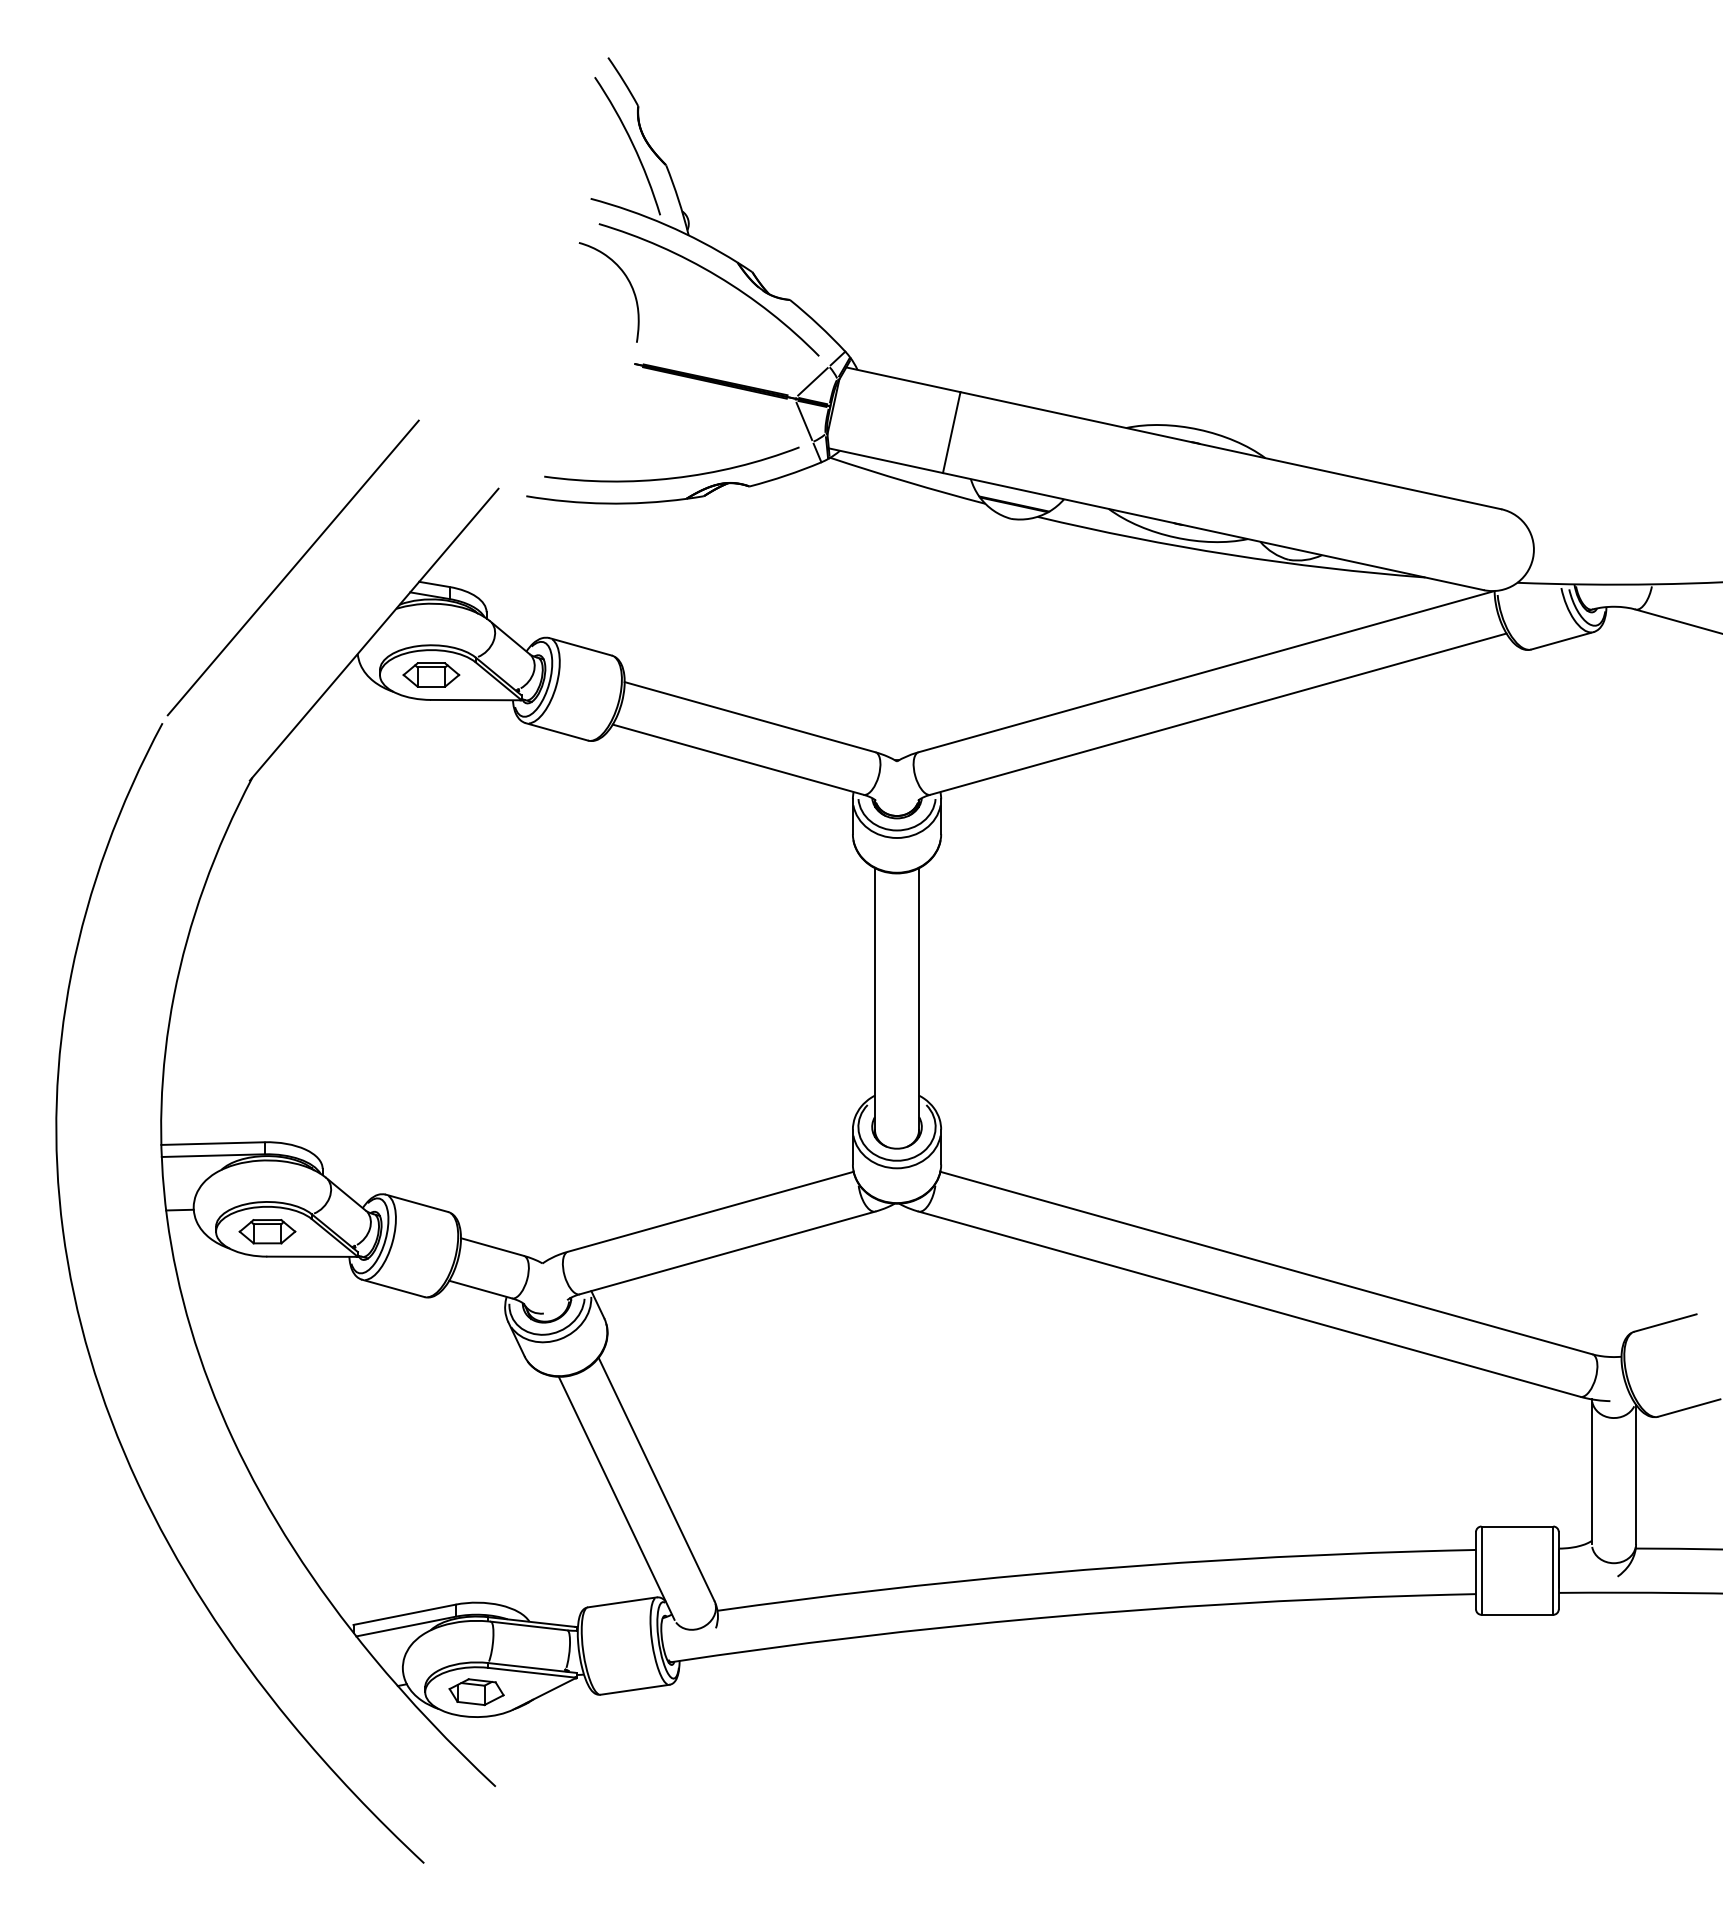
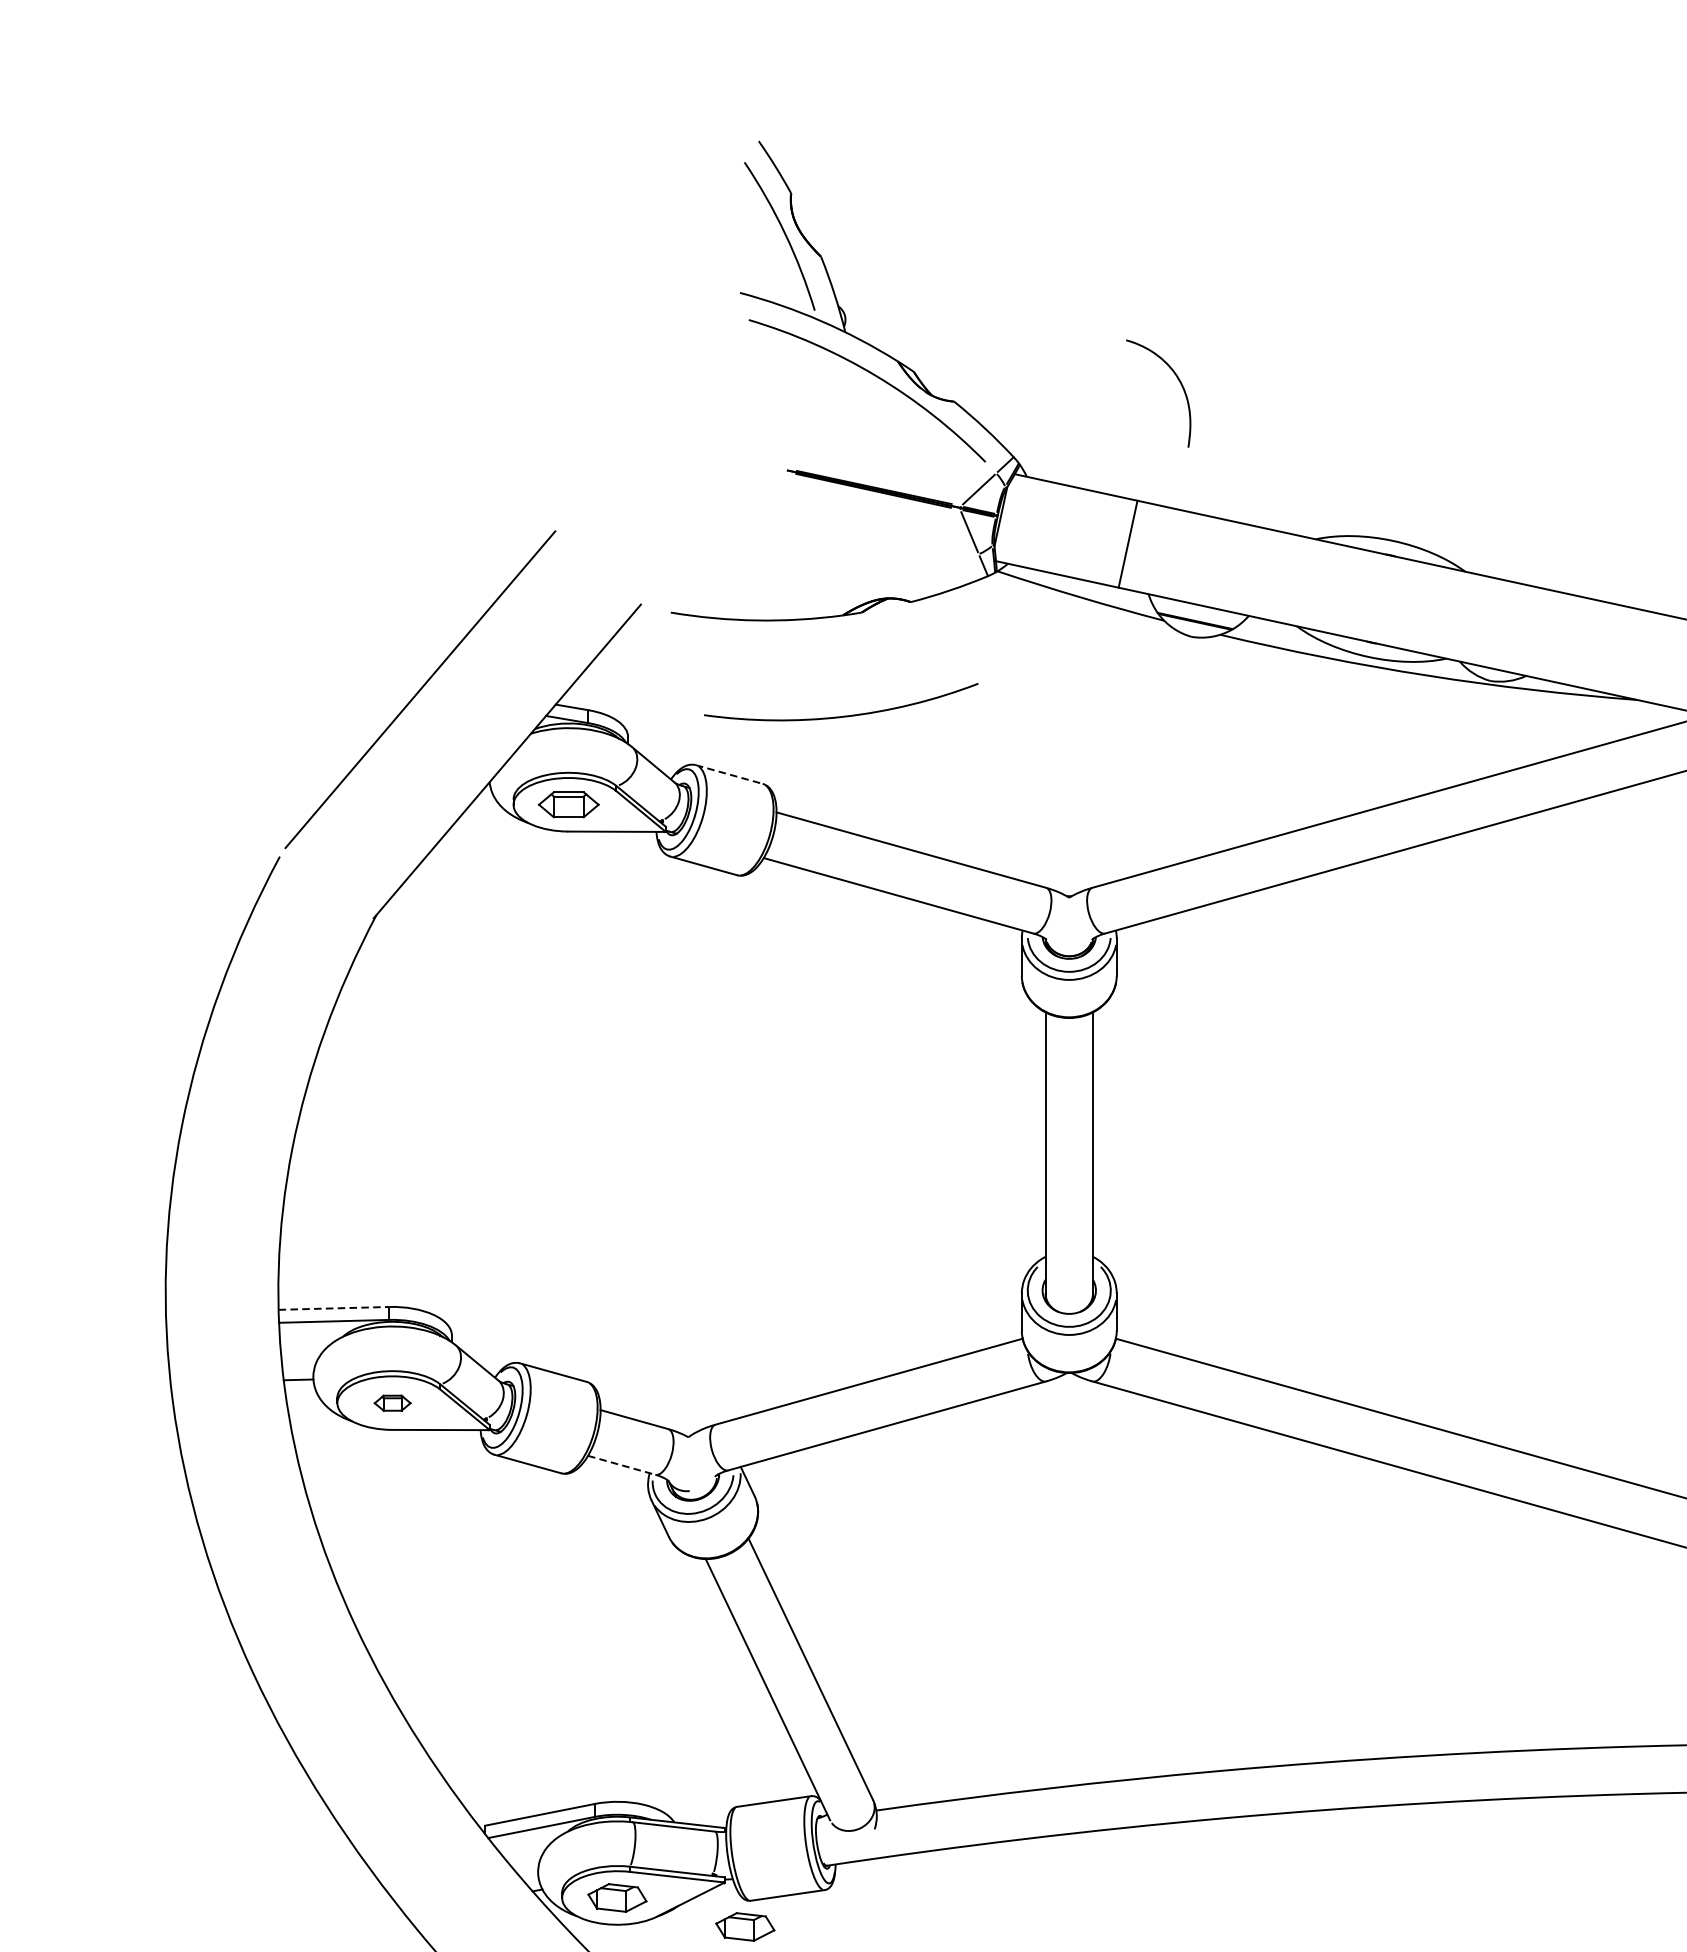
curve: (628, 282) -> (1179, 382), moved
arc: (676, 476) -> (846, 715), moved
line: (581, 646) -> (730, 774), solid -> dashed
line: (212, 1143) -> (333, 1308), solid -> dashed
part: (267, 1231) -> (392, 1402), size x0.6
line: (480, 1289) -> (621, 1465), solid -> dashed
part: (595, 1719) -> (745, 1927), added

